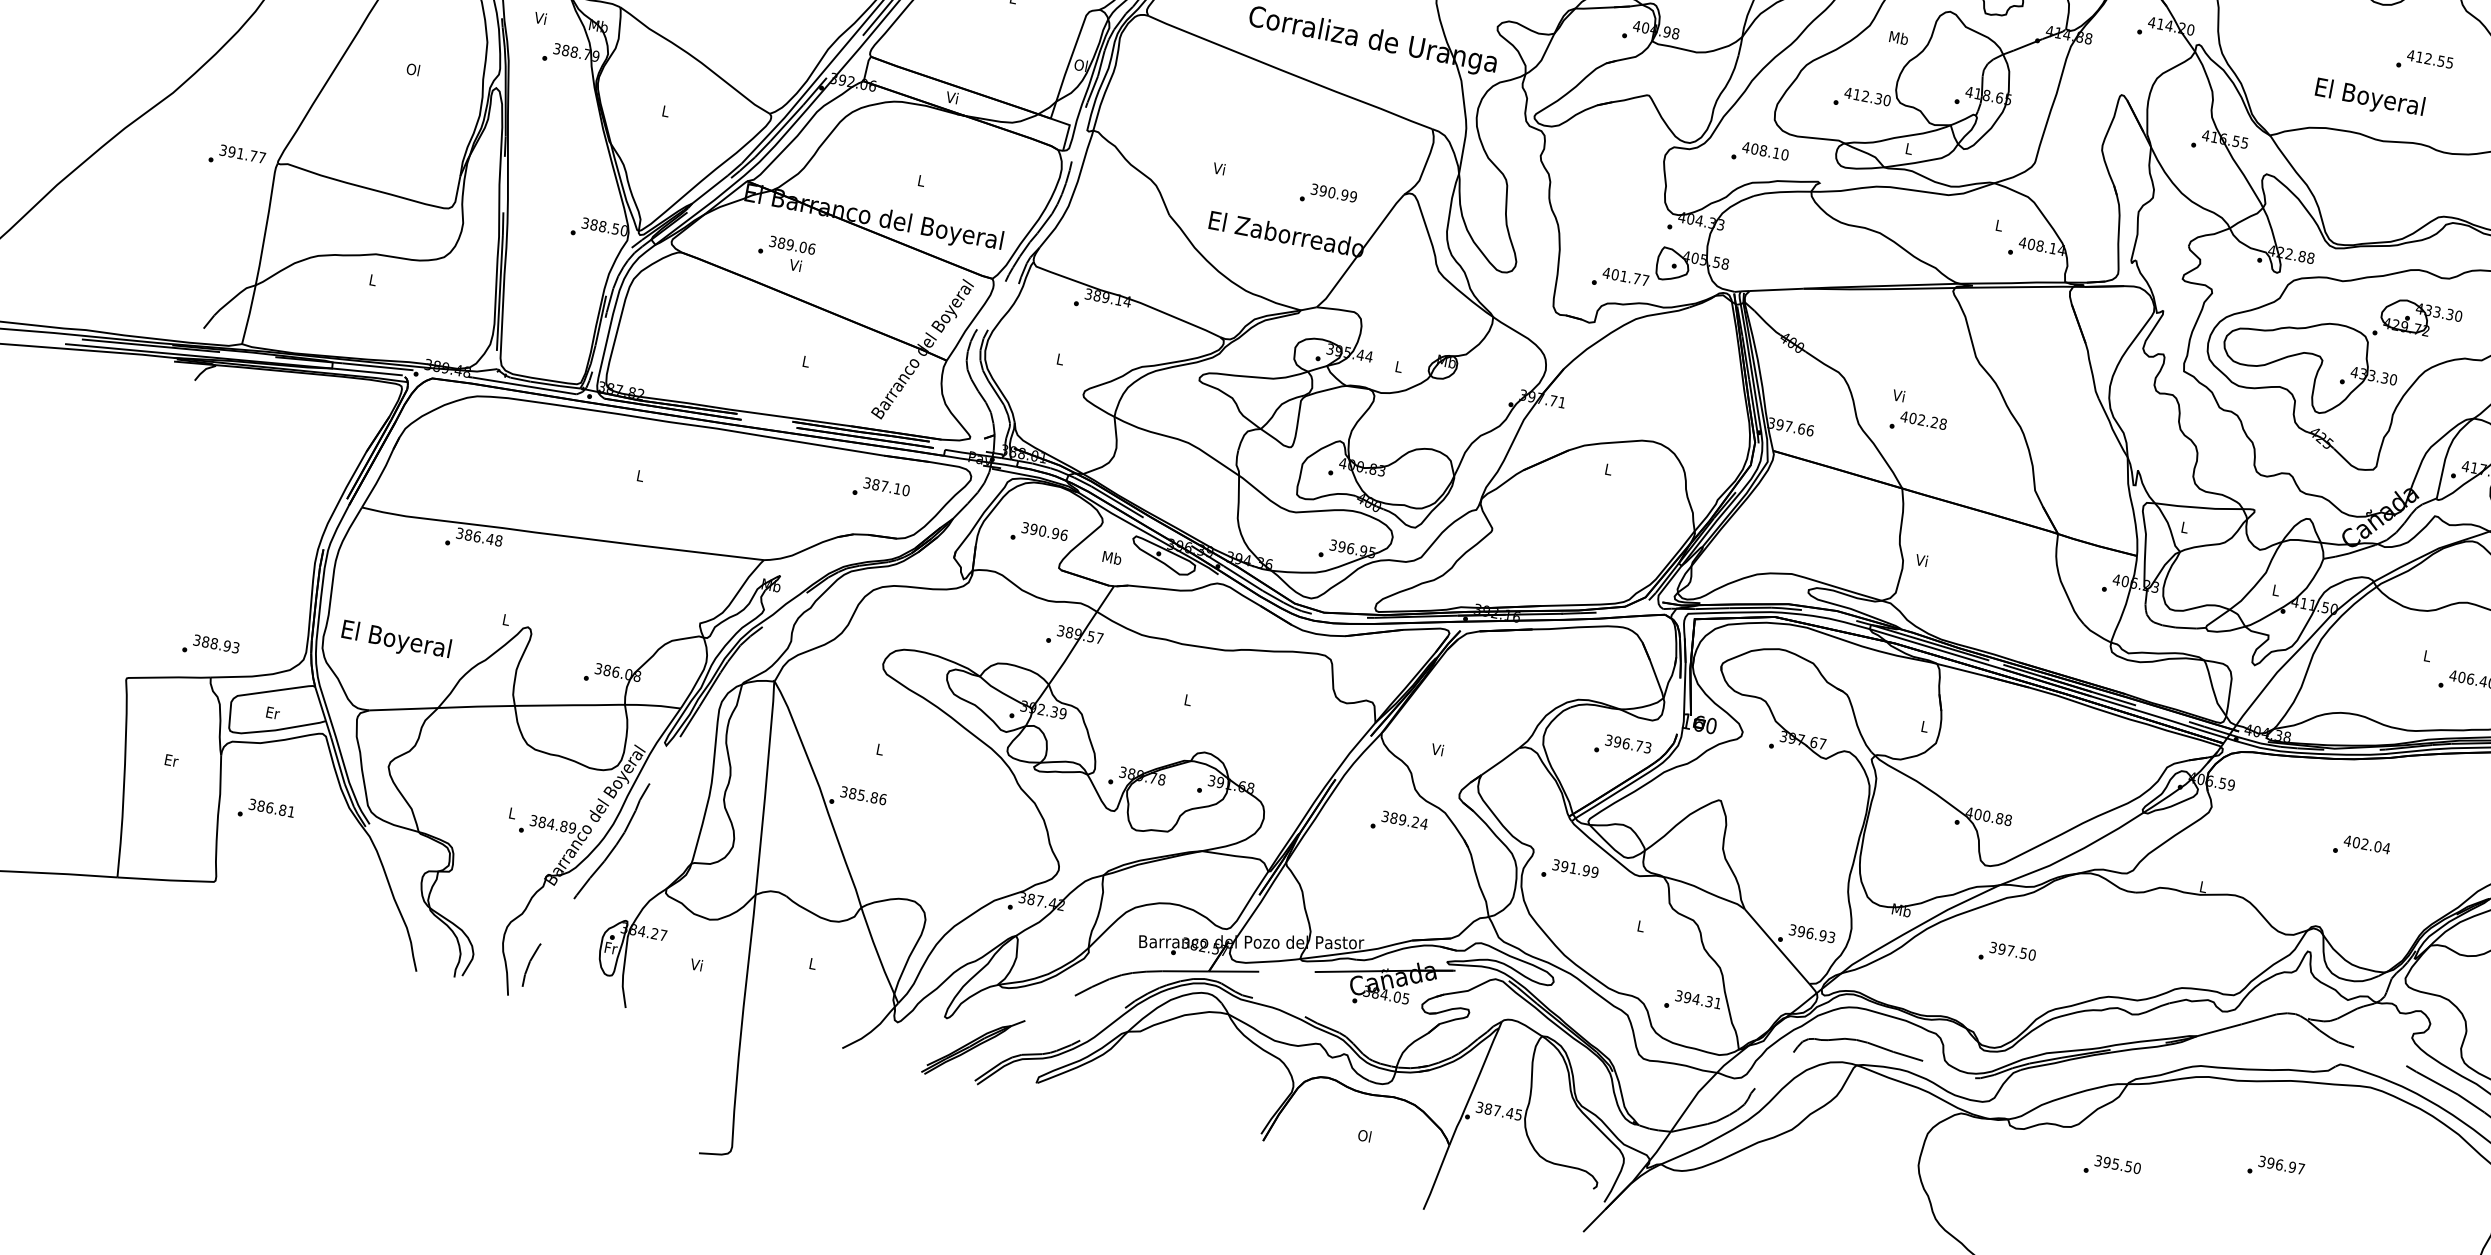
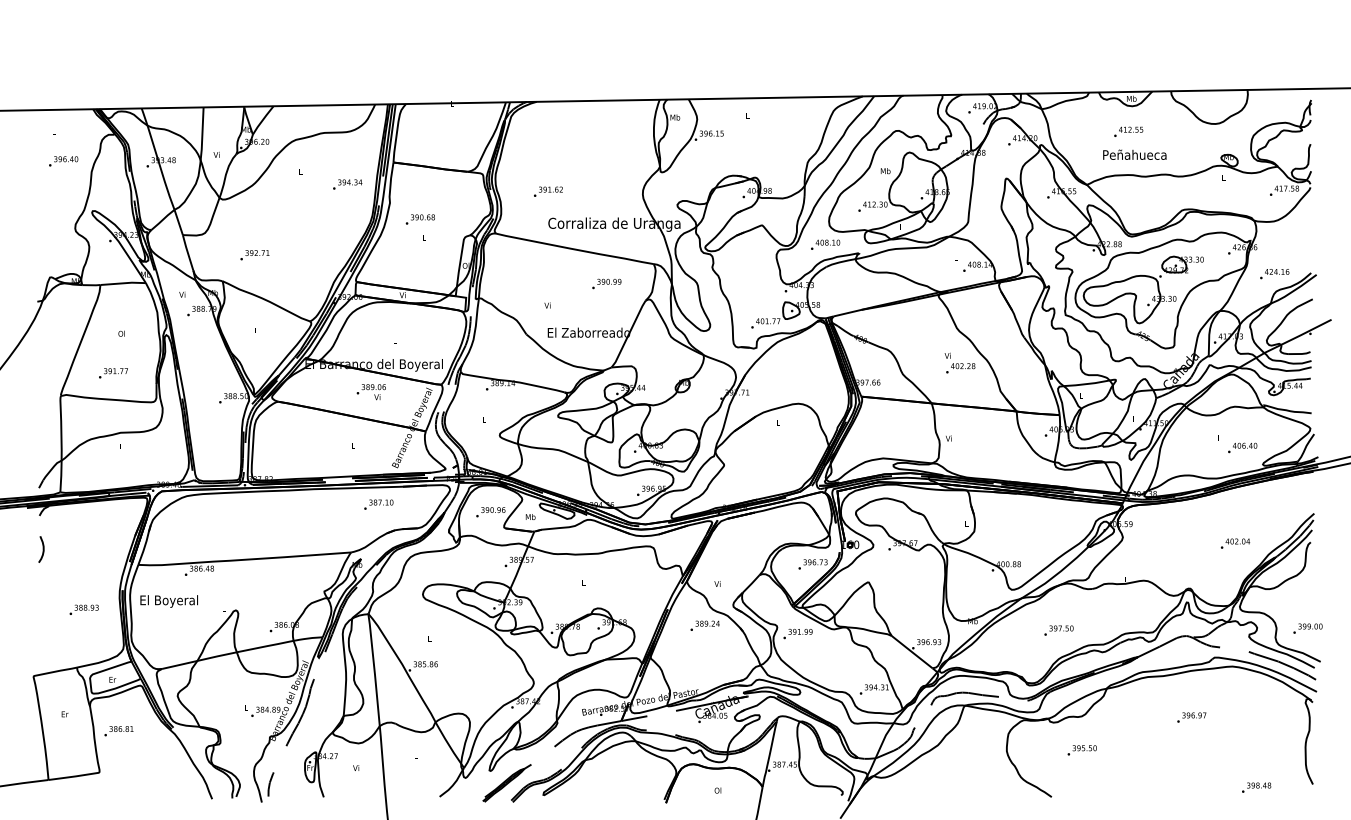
text: (2424, 61) -> (1128, 131), moved
text: (2369, 97) -> (1134, 155), El Boyeral -> Peñahueca
text: (237, 157) -> (113, 373), moved
text: (1328, 195) -> (606, 283), moved
text: (784, 254) -> (370, 392), moved
text: (1918, 412) -> (959, 362), moved
curve: (188, 444) -> (42, 549), added
text: (880, 489) -> (378, 504), moved
text: (394, 640) -> (168, 601), moved
text: (209, 646) -> (83, 609), moved
text: (2361, 847) -> (1235, 543), moved
text: (2006, 954) -> (1058, 630), moved
text: (2111, 1167) -> (1081, 750), moved

